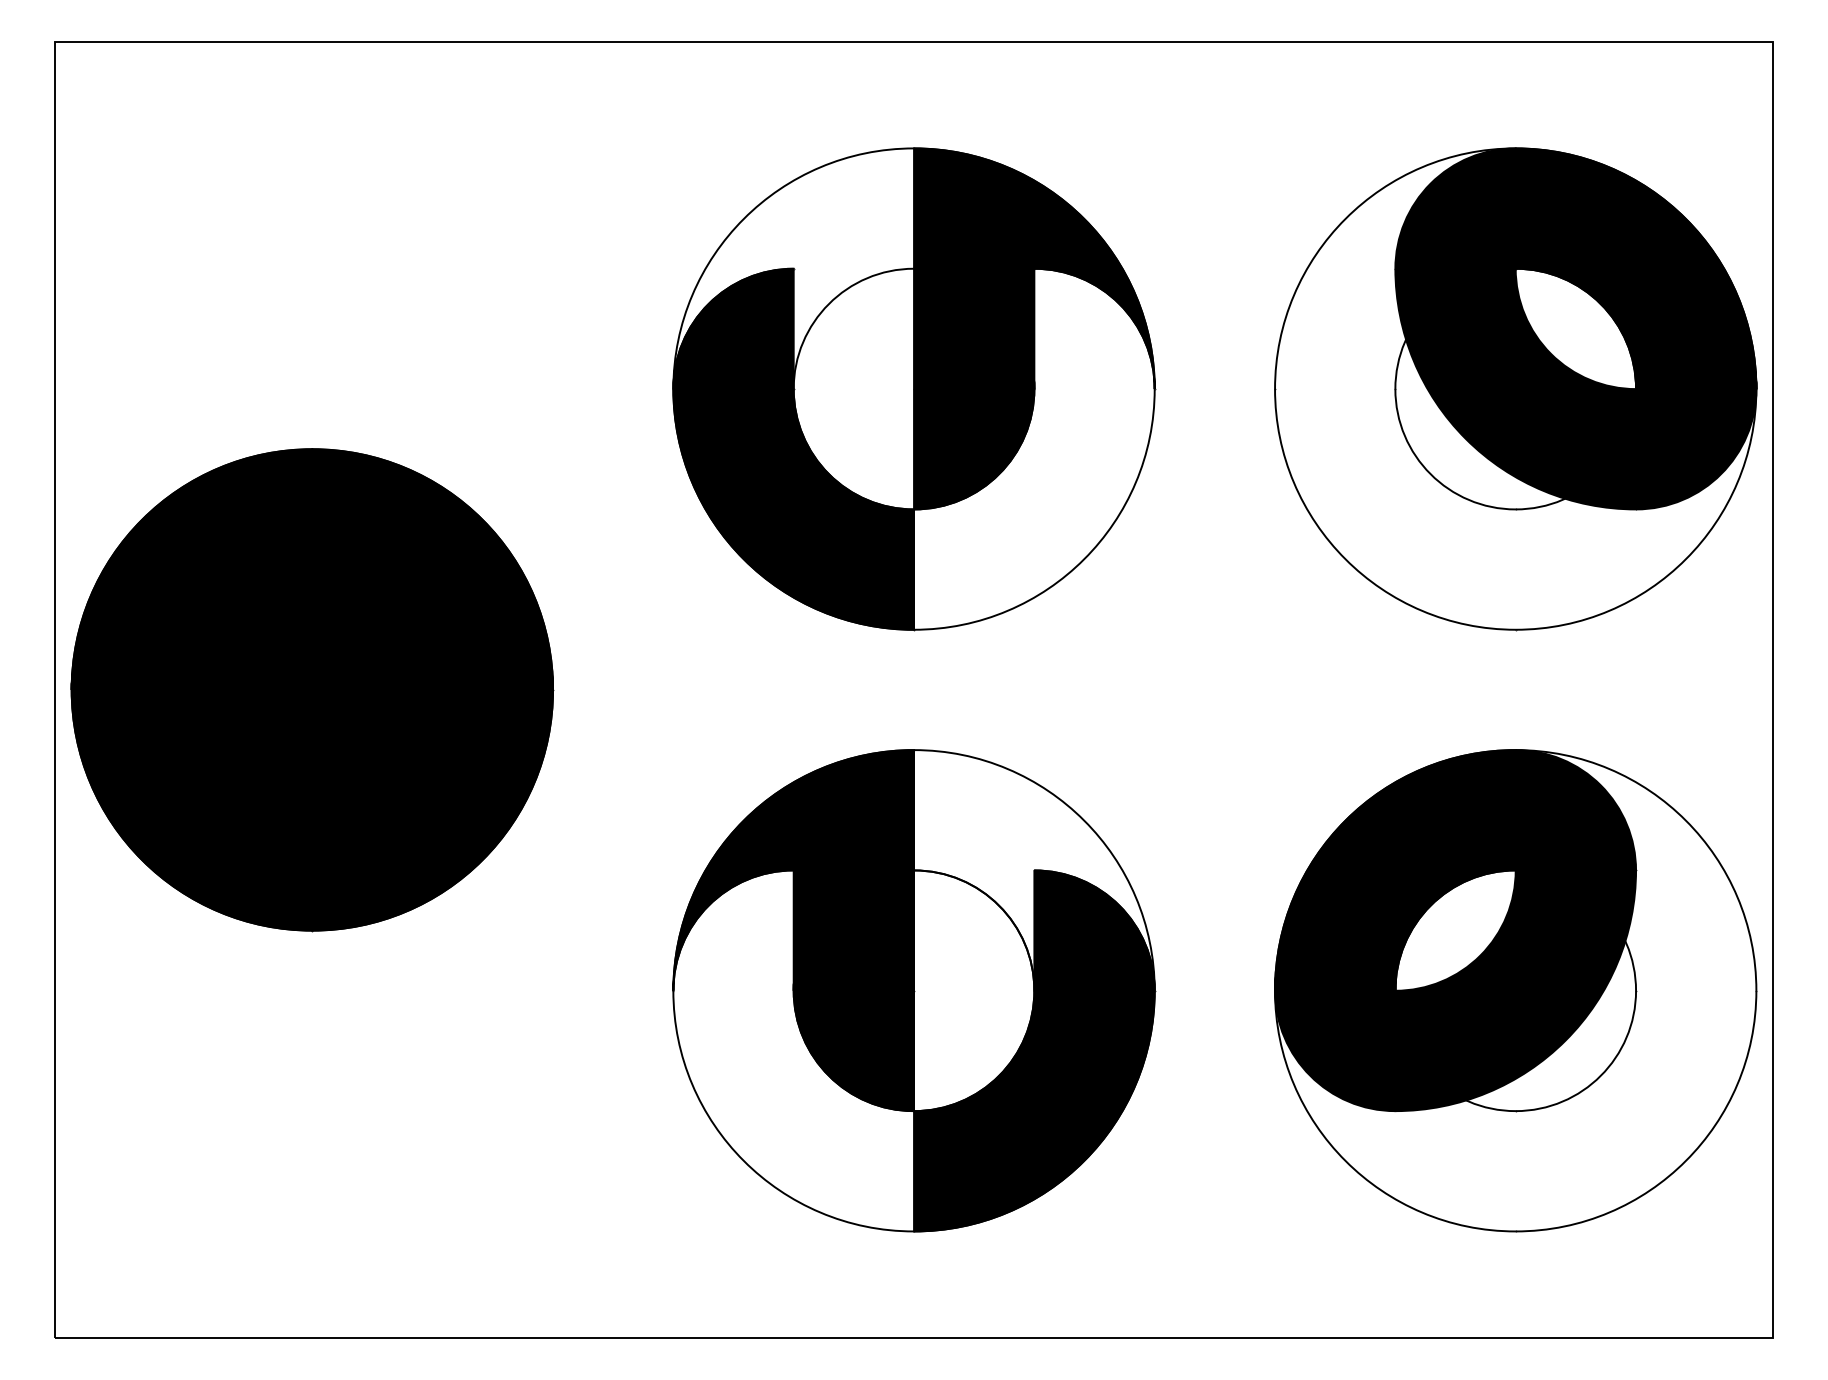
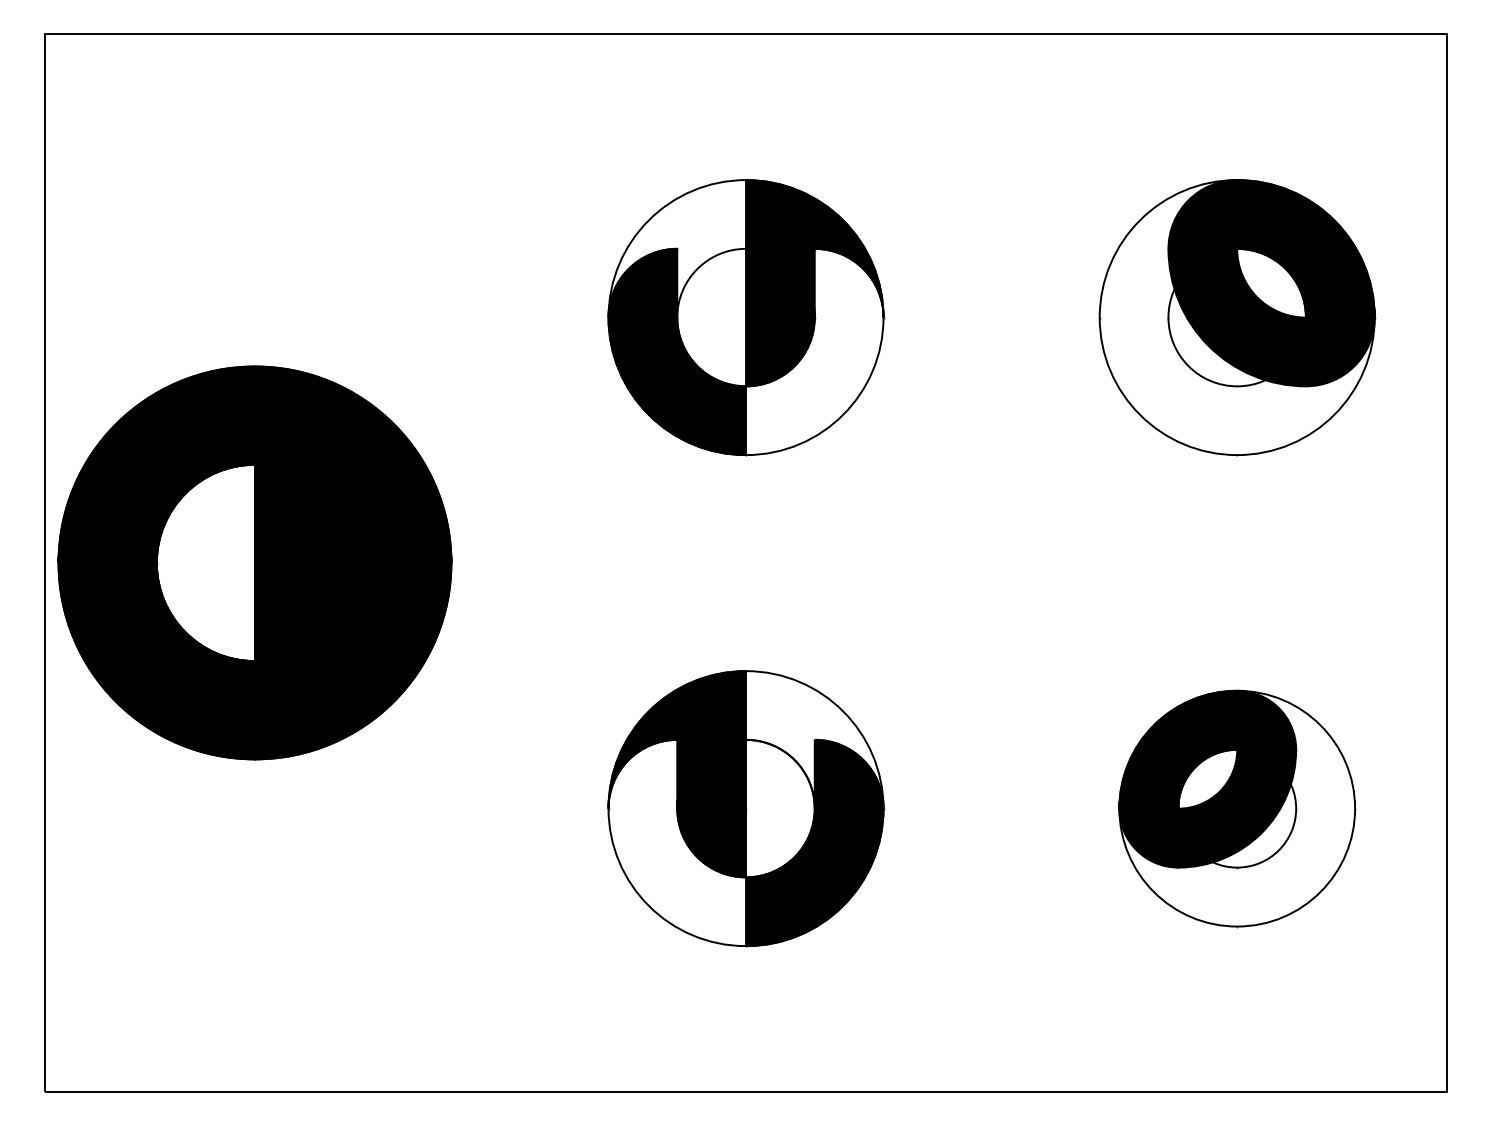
part: (913, 389) -> (745, 317), size x0.7
part: (1516, 389) -> (1237, 317), size x0.7
fill: (251, 689) -> (205, 562), removed
part: (913, 990) -> (745, 808), size x0.7
part: (1516, 990) -> (1237, 808), size x0.6

